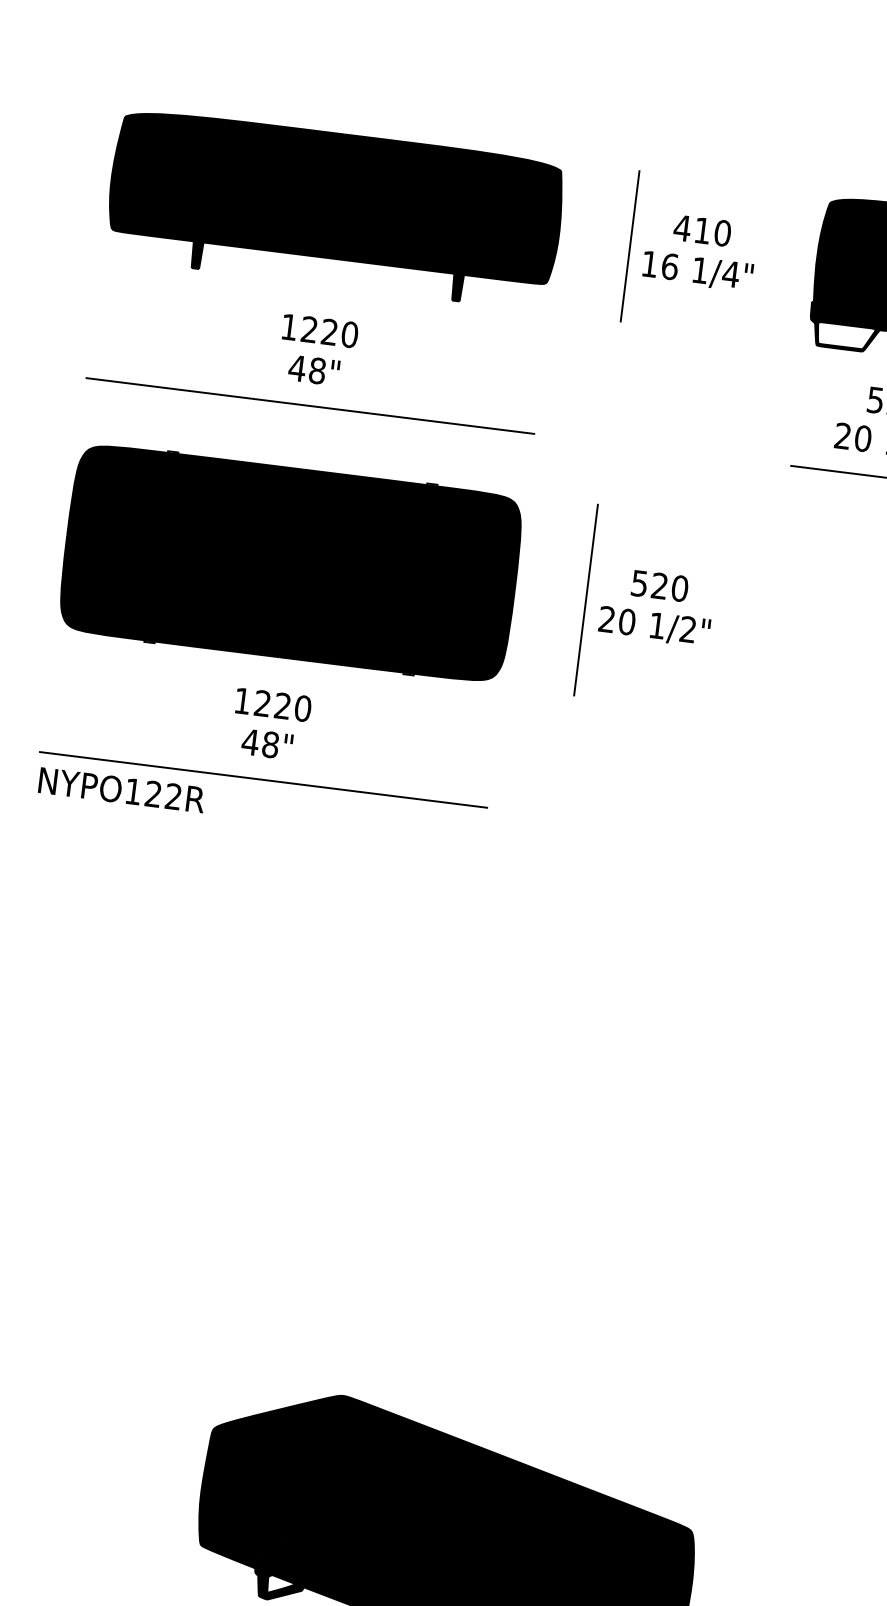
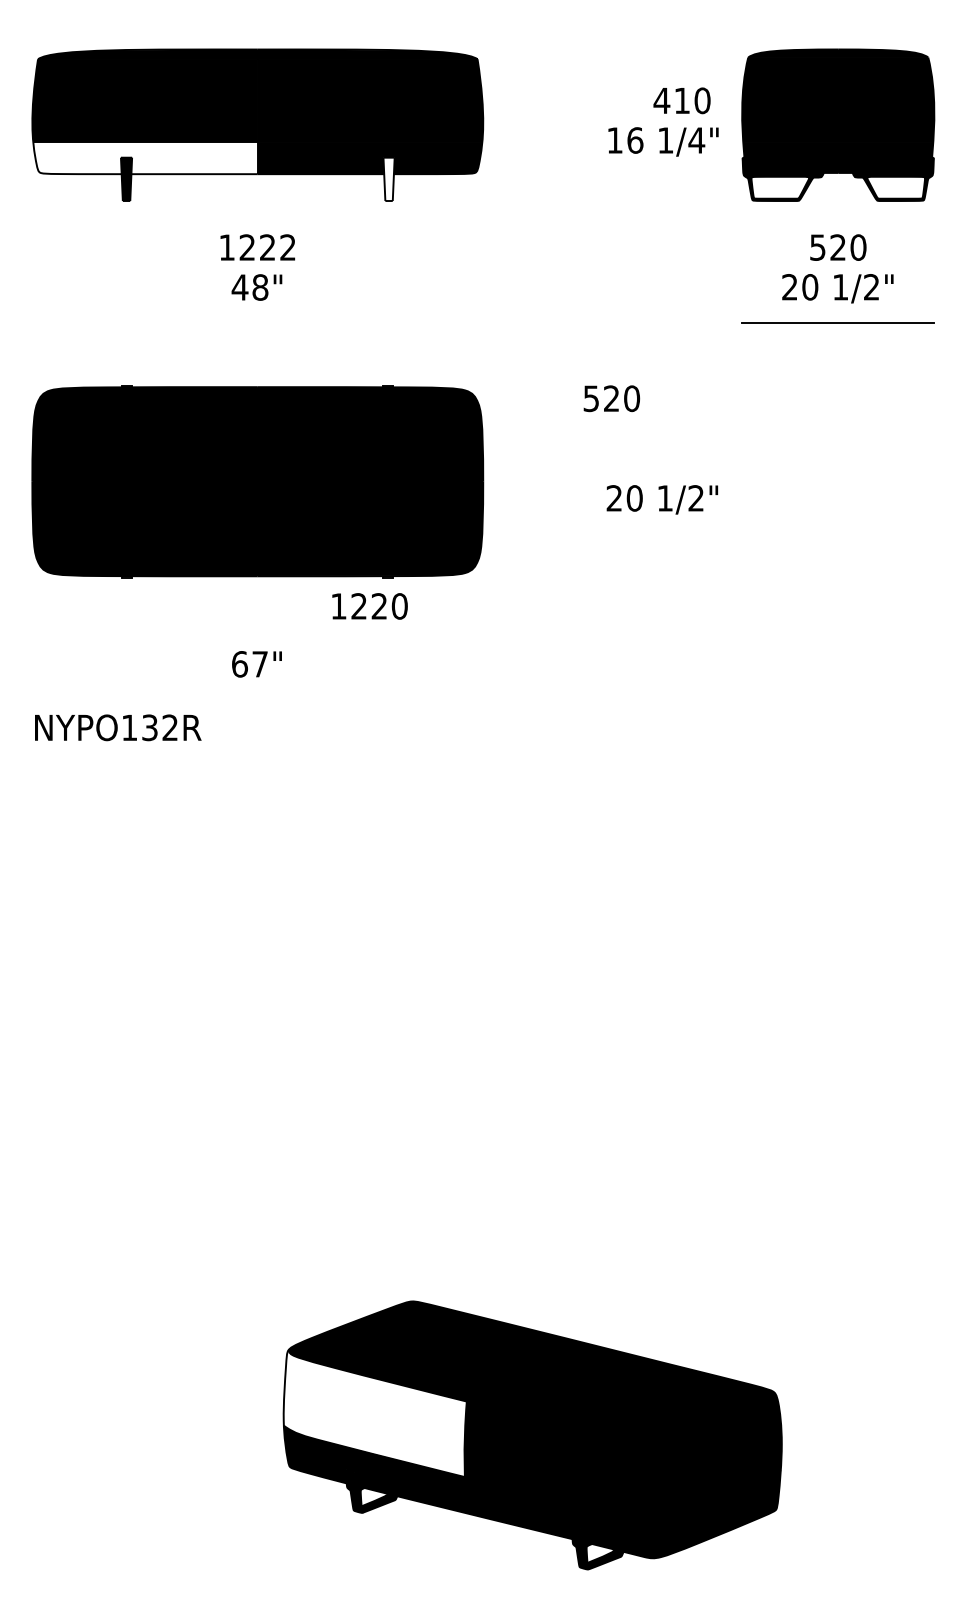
fill: (219, 228) -> (145, 158), removed
text: (701, 230) -> (681, 100), moved
line: (630, 246) -> (555, 125), removed
text: (697, 271) -> (663, 141), moved
fill: (457, 279) -> (388, 179), removed
text: (350, 334) -> (288, 247), 1220 -> 1222
line: (310, 406) -> (257, 323), removed
text: (659, 585) -> (611, 398), moved
line: (586, 599) -> (555, 481), removed
text: (654, 626) -> (662, 499), moved
text: (272, 704) -> (369, 606), moved
text: (260, 743) -> (249, 664), 48" -> 67"
line: (263, 780) -> (257, 700), removed
text: (153, 793) -> (149, 727), NYPO122R -> NYPO132R
fill: (291, 1502) -> (374, 1413), removed

